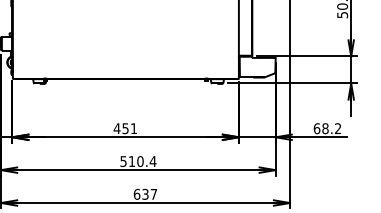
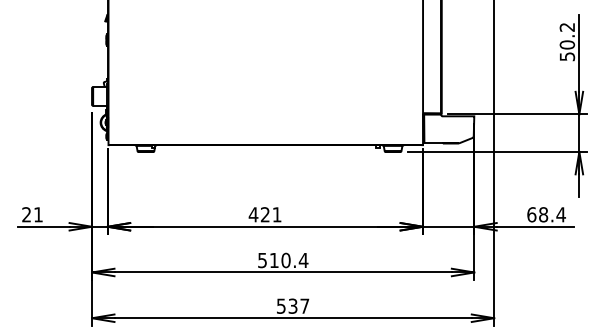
text: (125, 128) -> (265, 214), 451 -> 421
text: (337, 128) -> (560, 214), 68.2 -> 68.4
text: (136, 193) -> (280, 305), 637 -> 537

